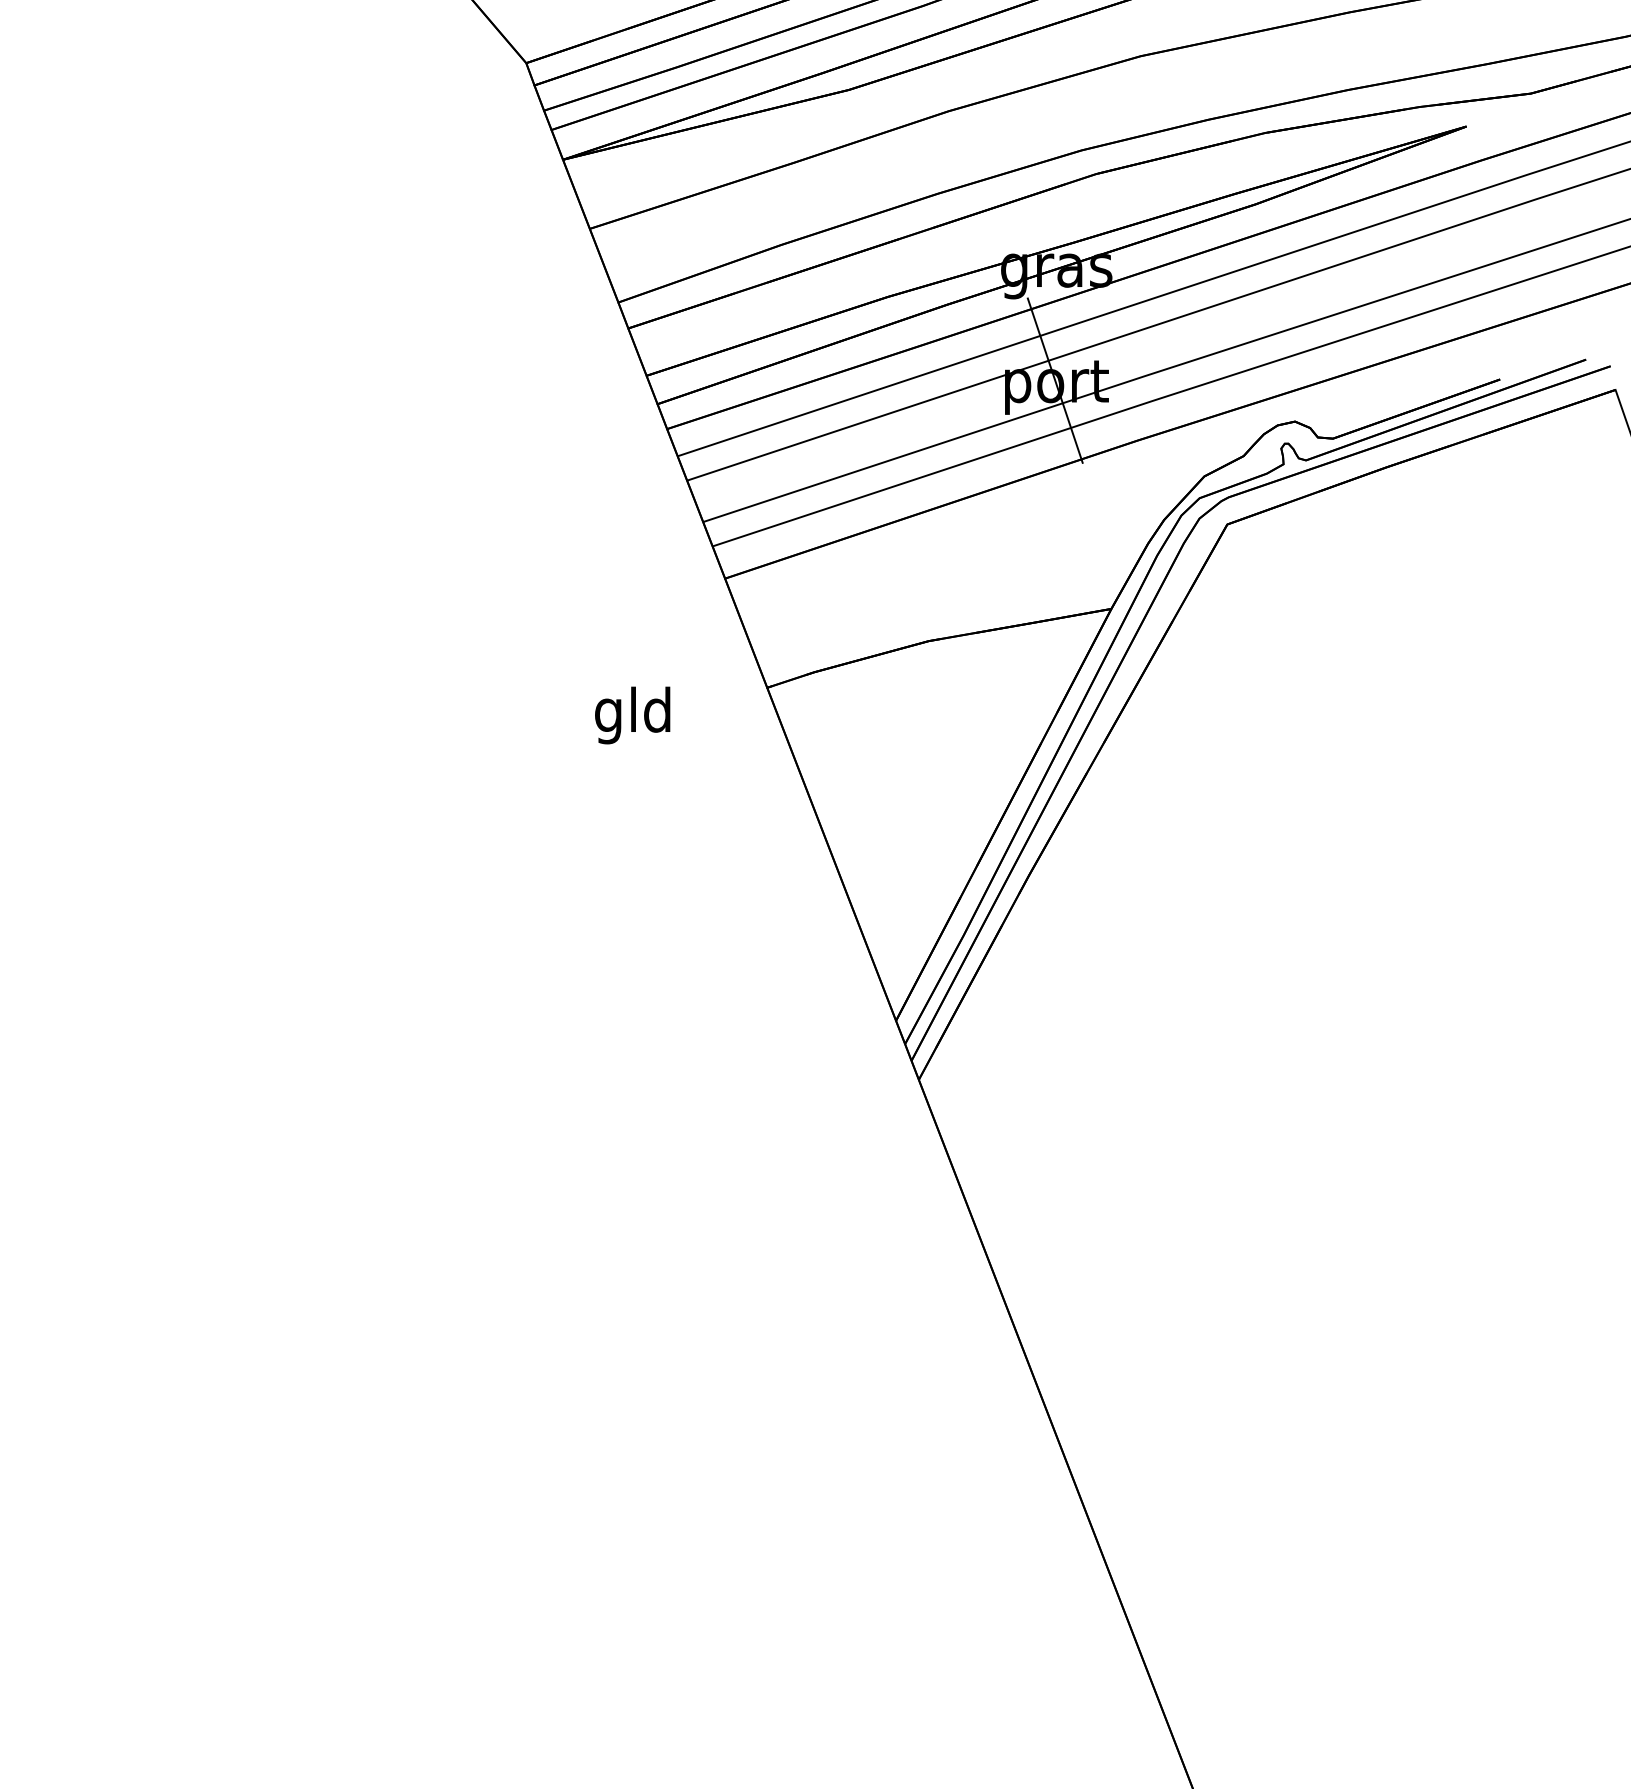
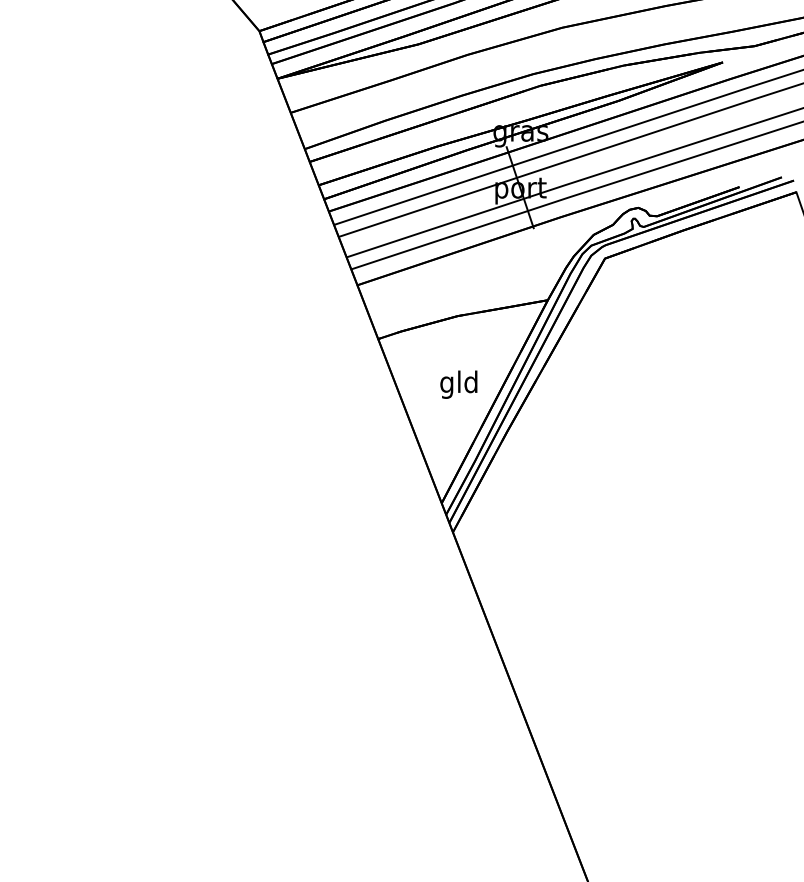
text: (631, 714) -> (458, 384), moved

